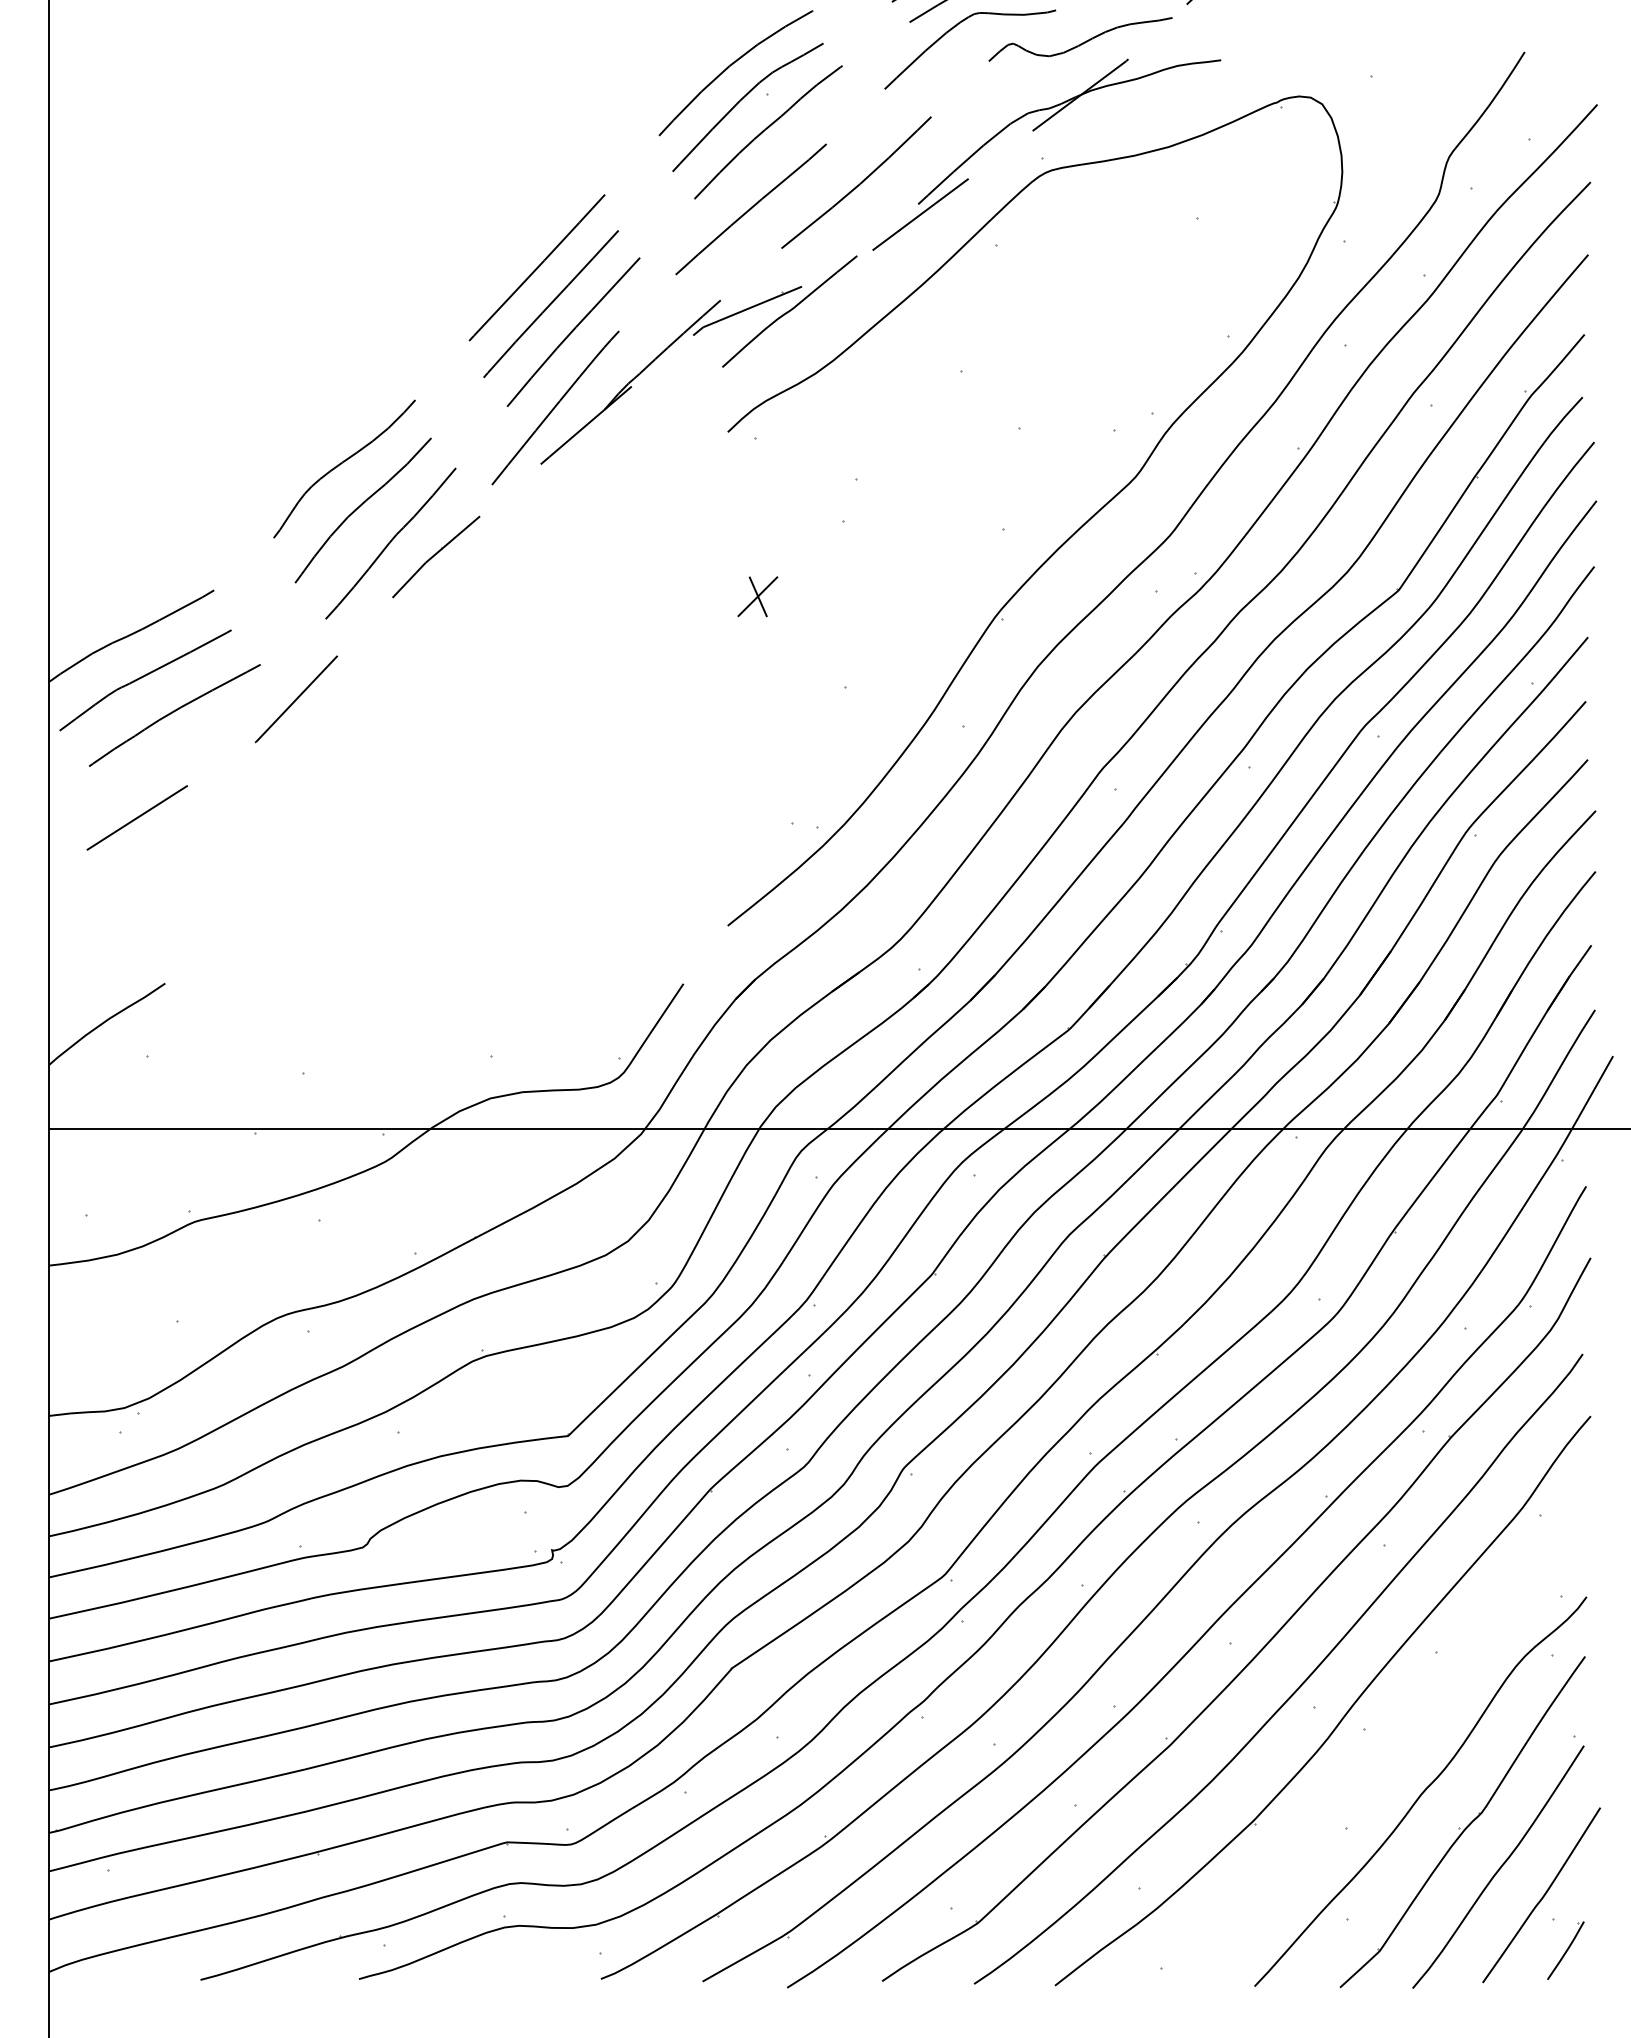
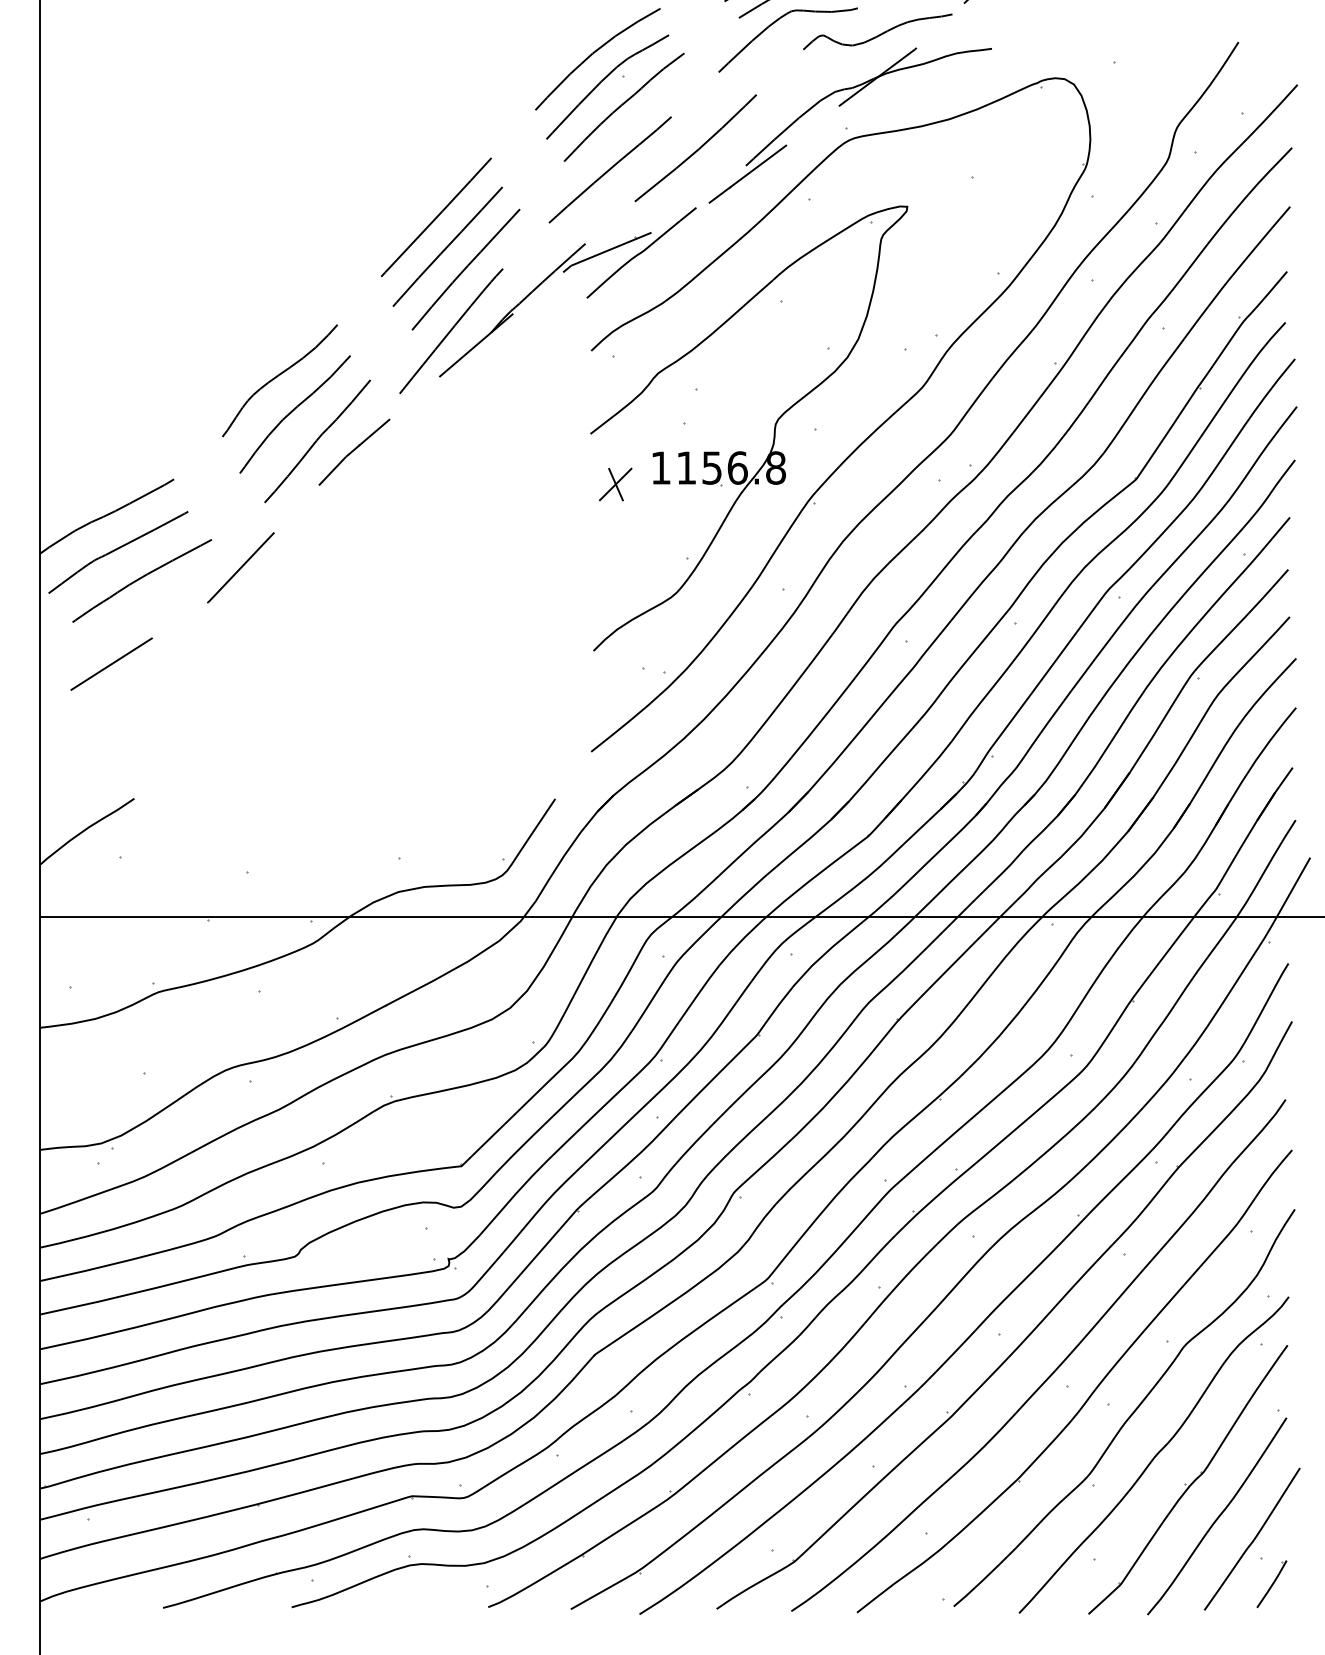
part: (912, 555) -> (741, 451), added
curve: (1392, 1741) -> (1131, 1414), added

